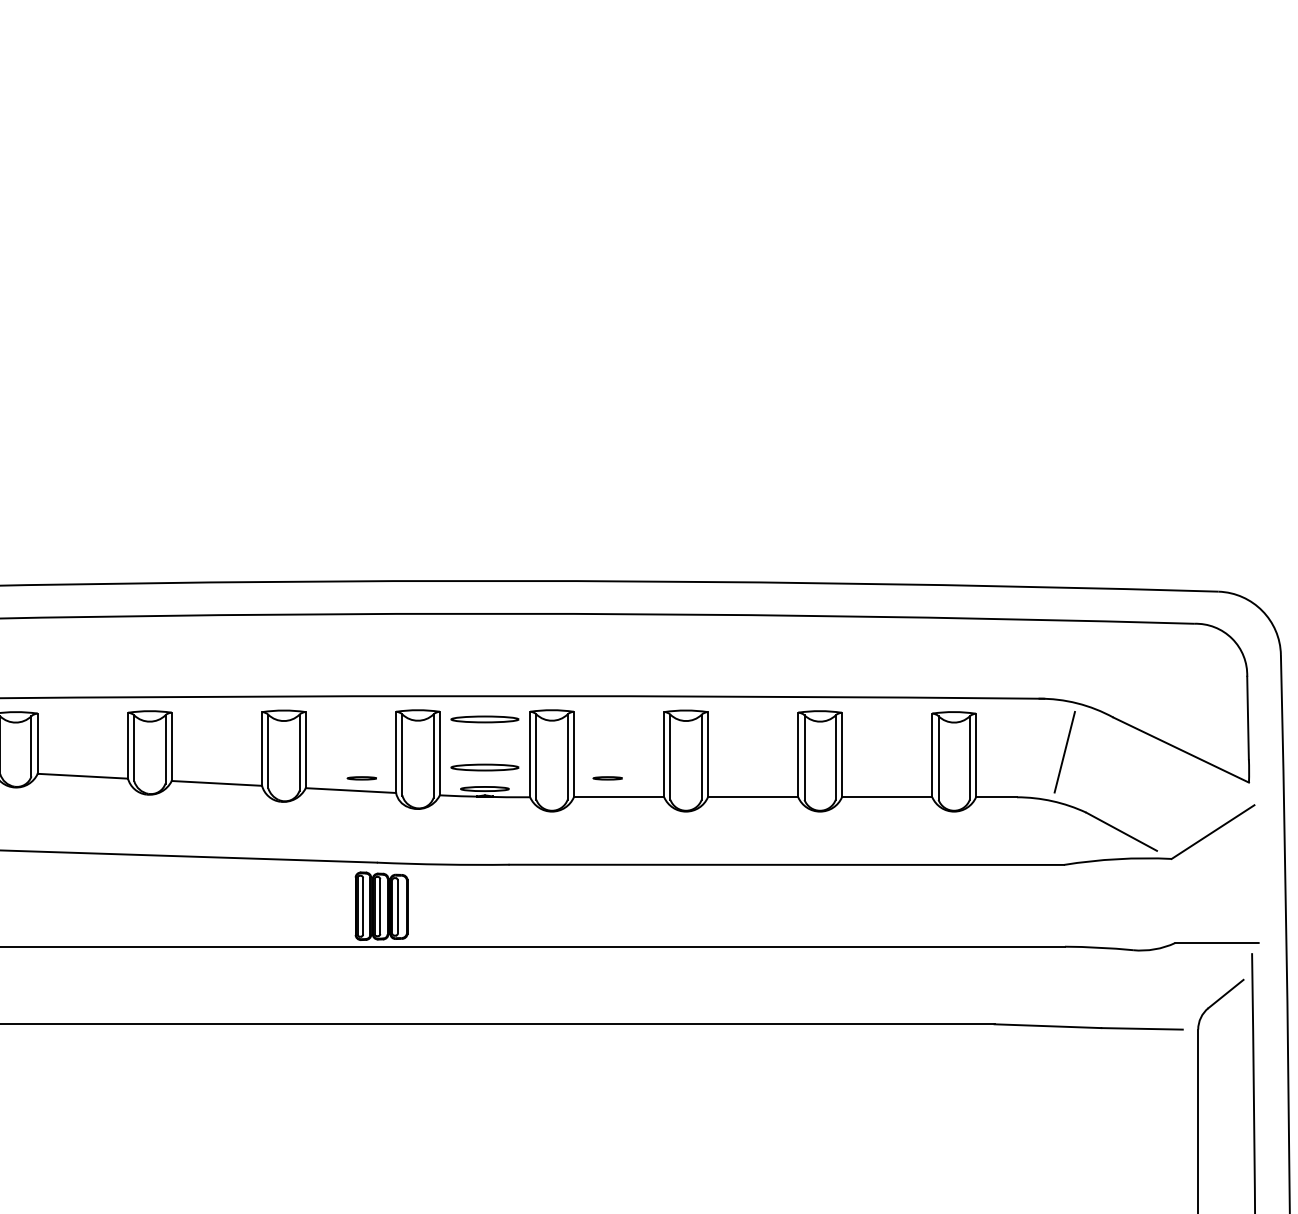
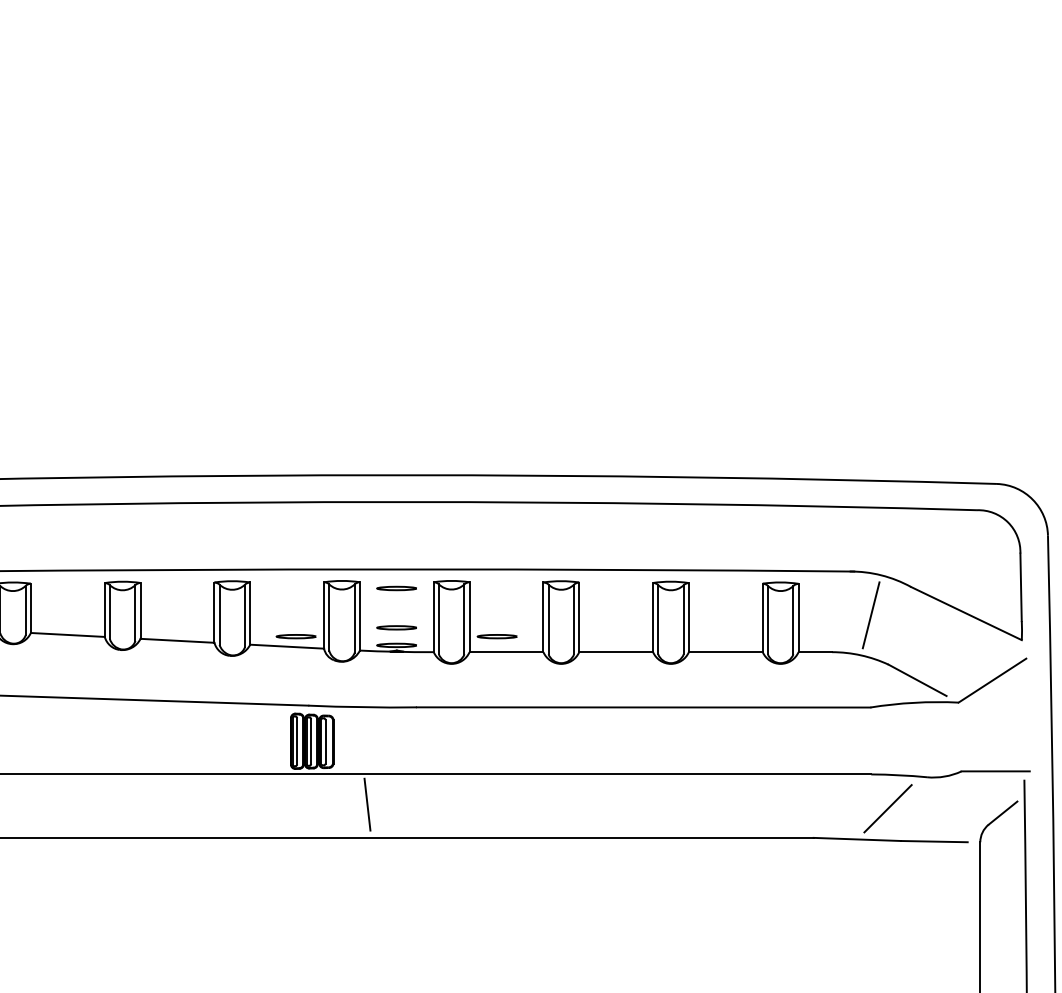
part: (484, 719) -> (396, 588), size x0.71
part: (484, 767) -> (396, 627), size x0.71
part: (361, 778) -> (295, 636), size x1.67
part: (607, 778) -> (497, 636), size x1.67
line: (448, 983) -> (366, 804), added
line: (1085, 988) -> (888, 808), added

